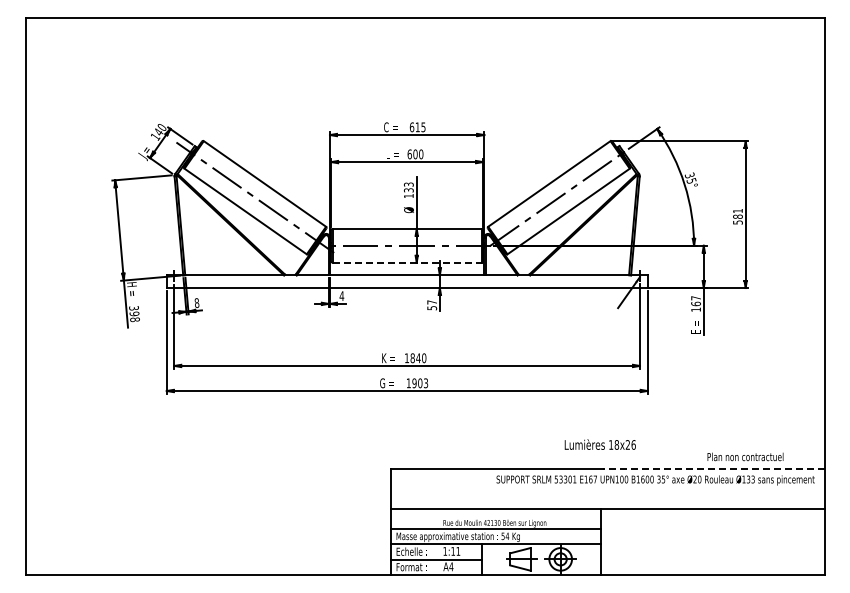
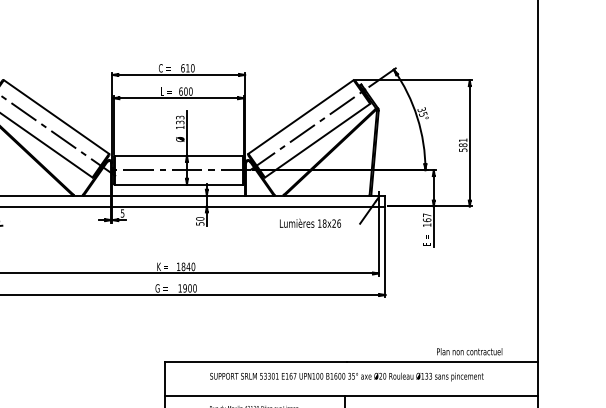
text: (423, 127) -> (192, 68), 615 -> 610
line: (407, 262) -> (179, 184), dashed -> solid
text: (341, 296) -> (122, 213), 4 -> 5
text: (432, 302) -> (200, 218), 57 -> 50
text: (425, 383) -> (194, 288), 1903 -> 1900
text: (599, 444) -> (309, 223), moved
line: (713, 469) -> (442, 362), dashed -> solid
text: (655, 480) -> (346, 377), moved

